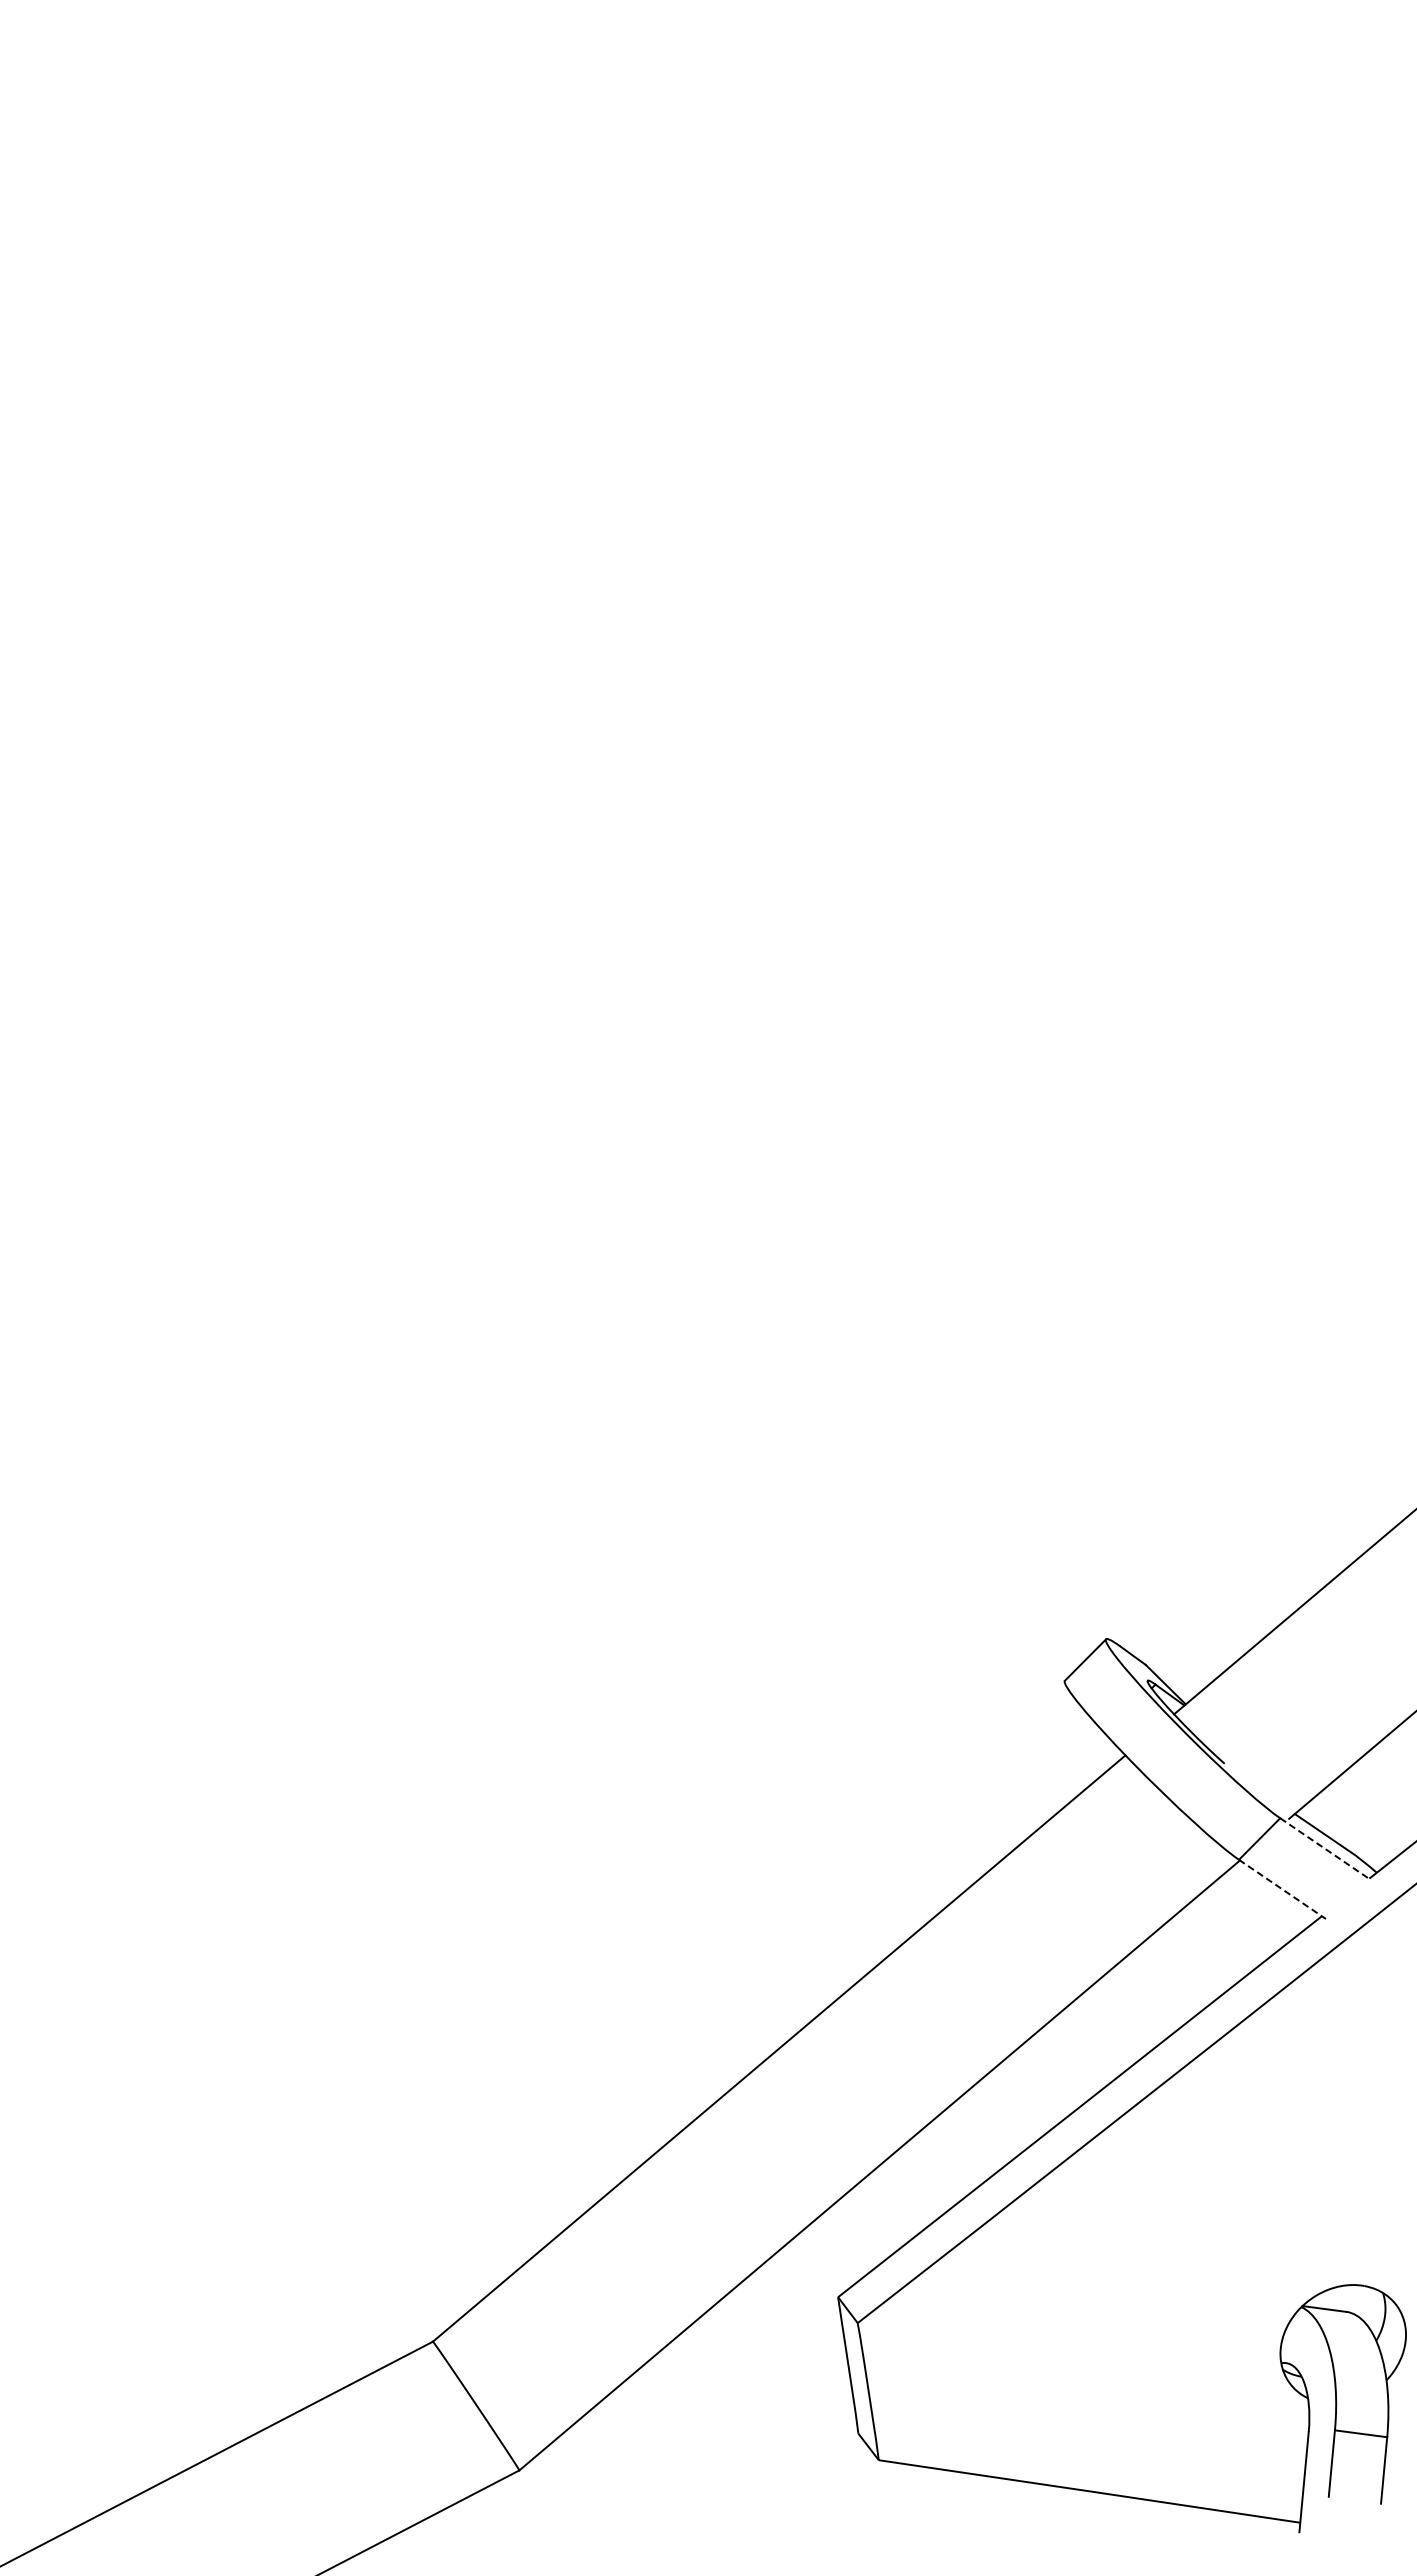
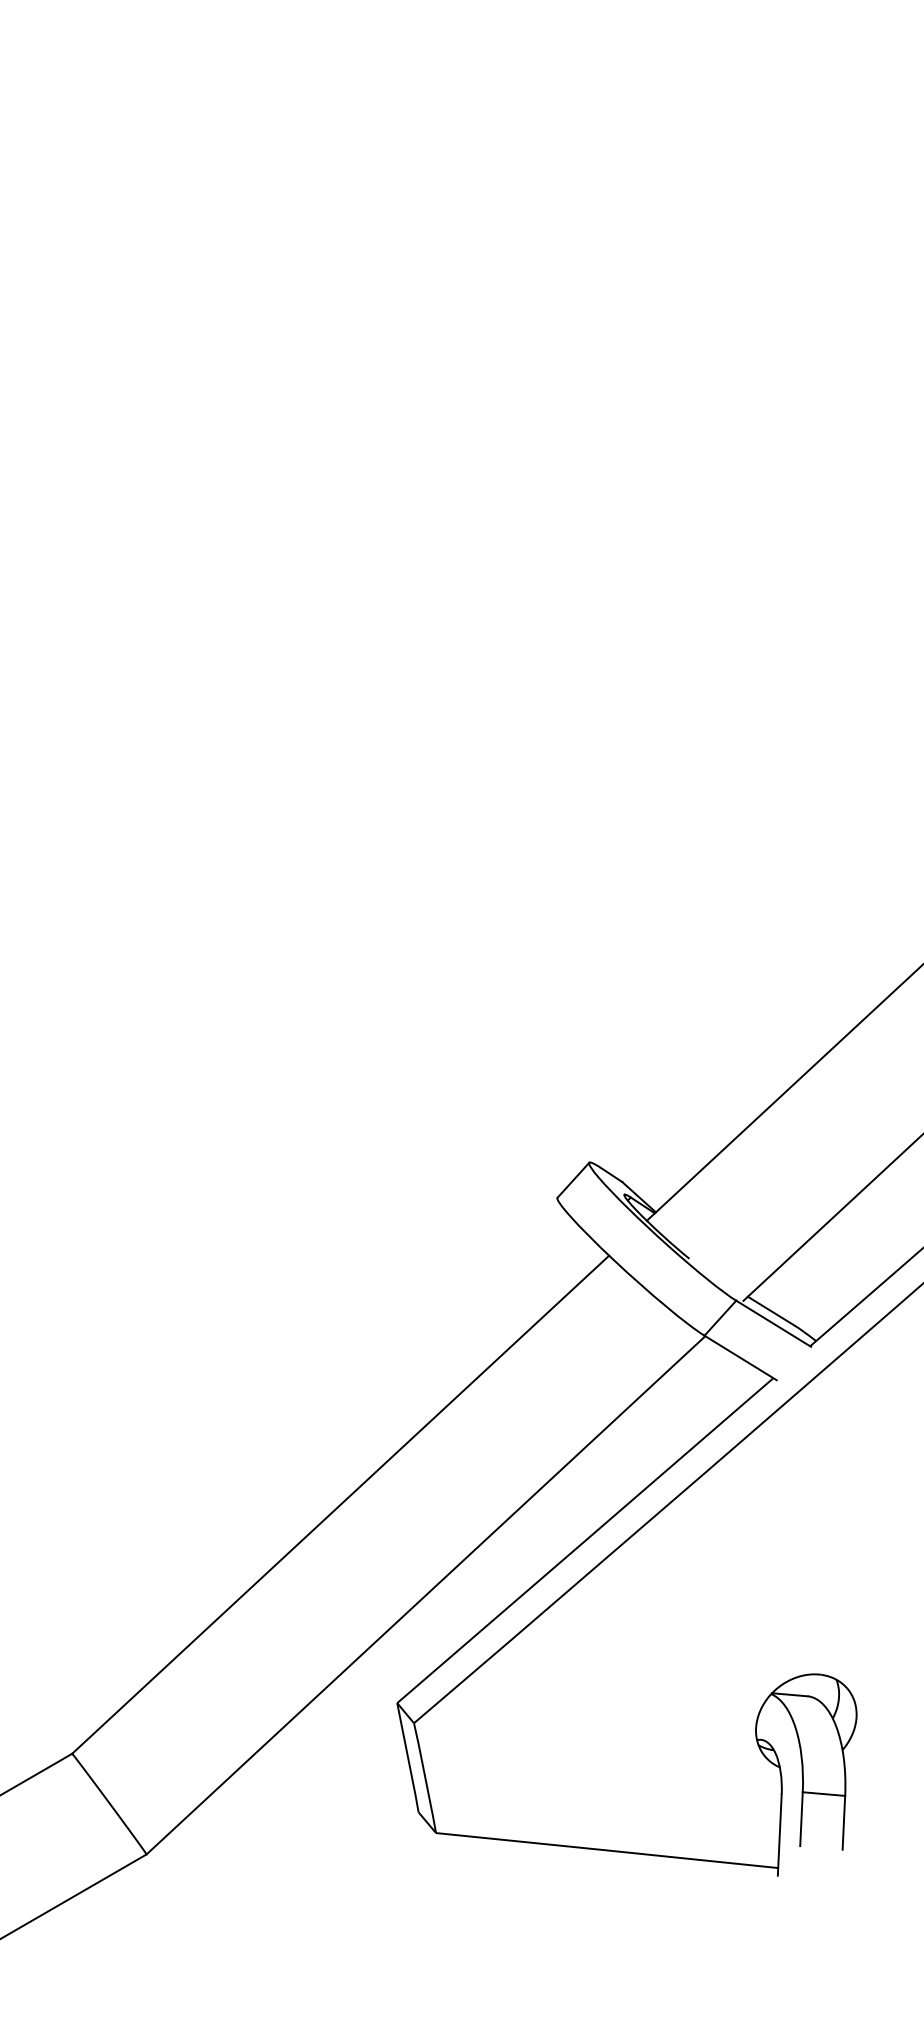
line: (1325, 1849) -> (773, 1324), dashed -> solid
line: (1282, 1889) -> (740, 1358), dashed -> solid

